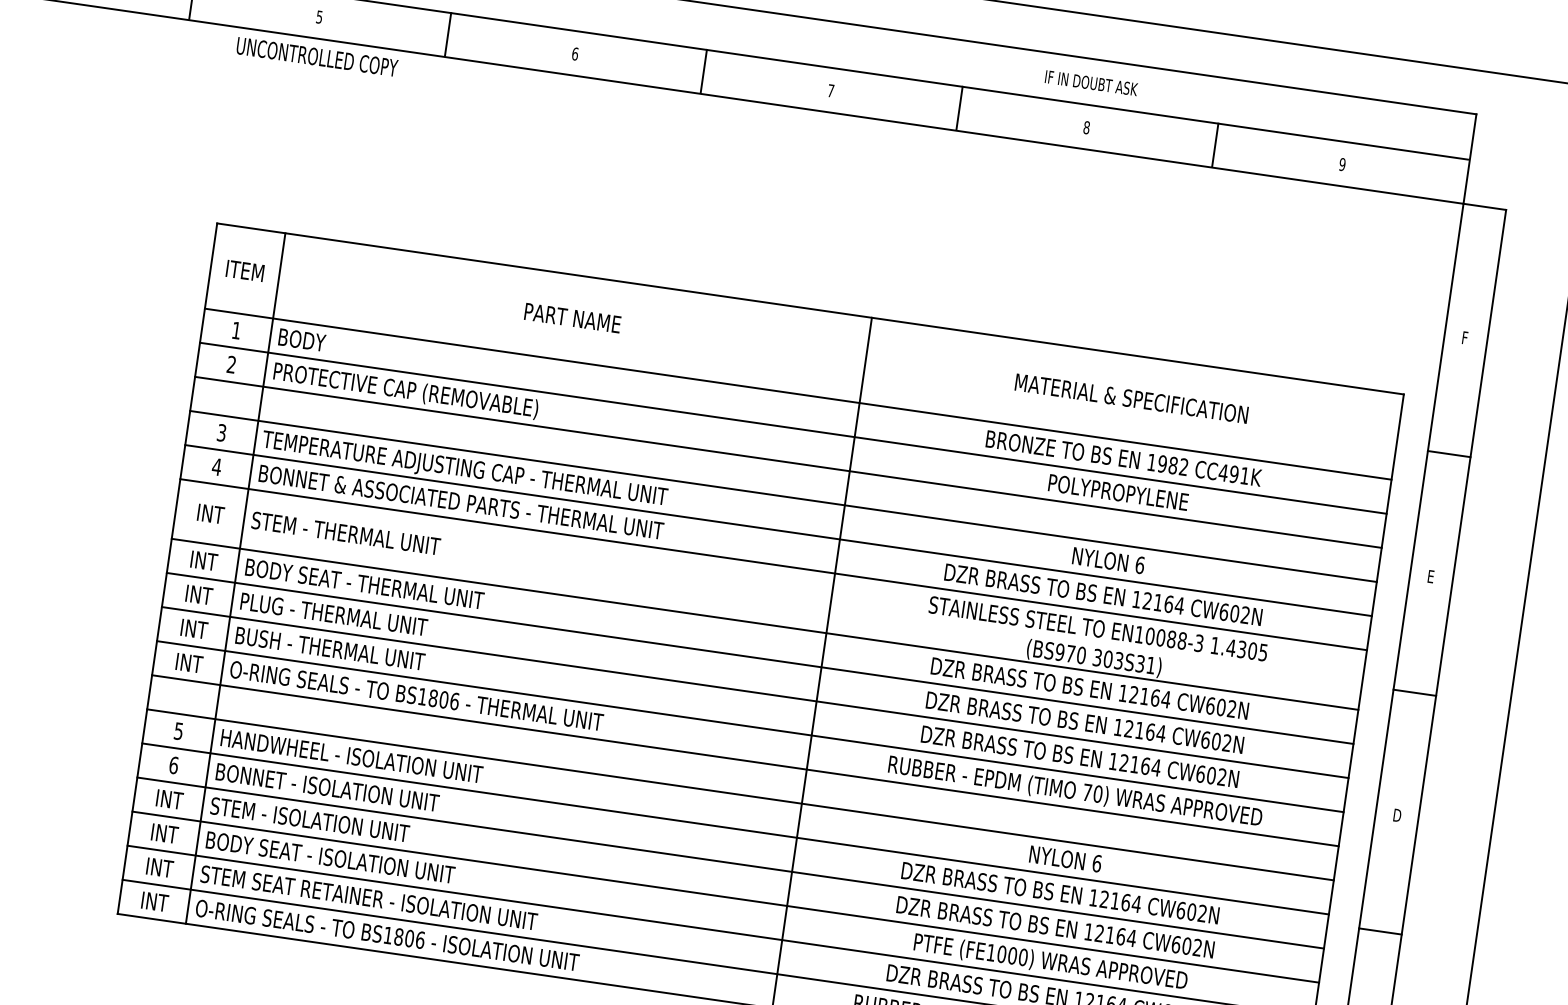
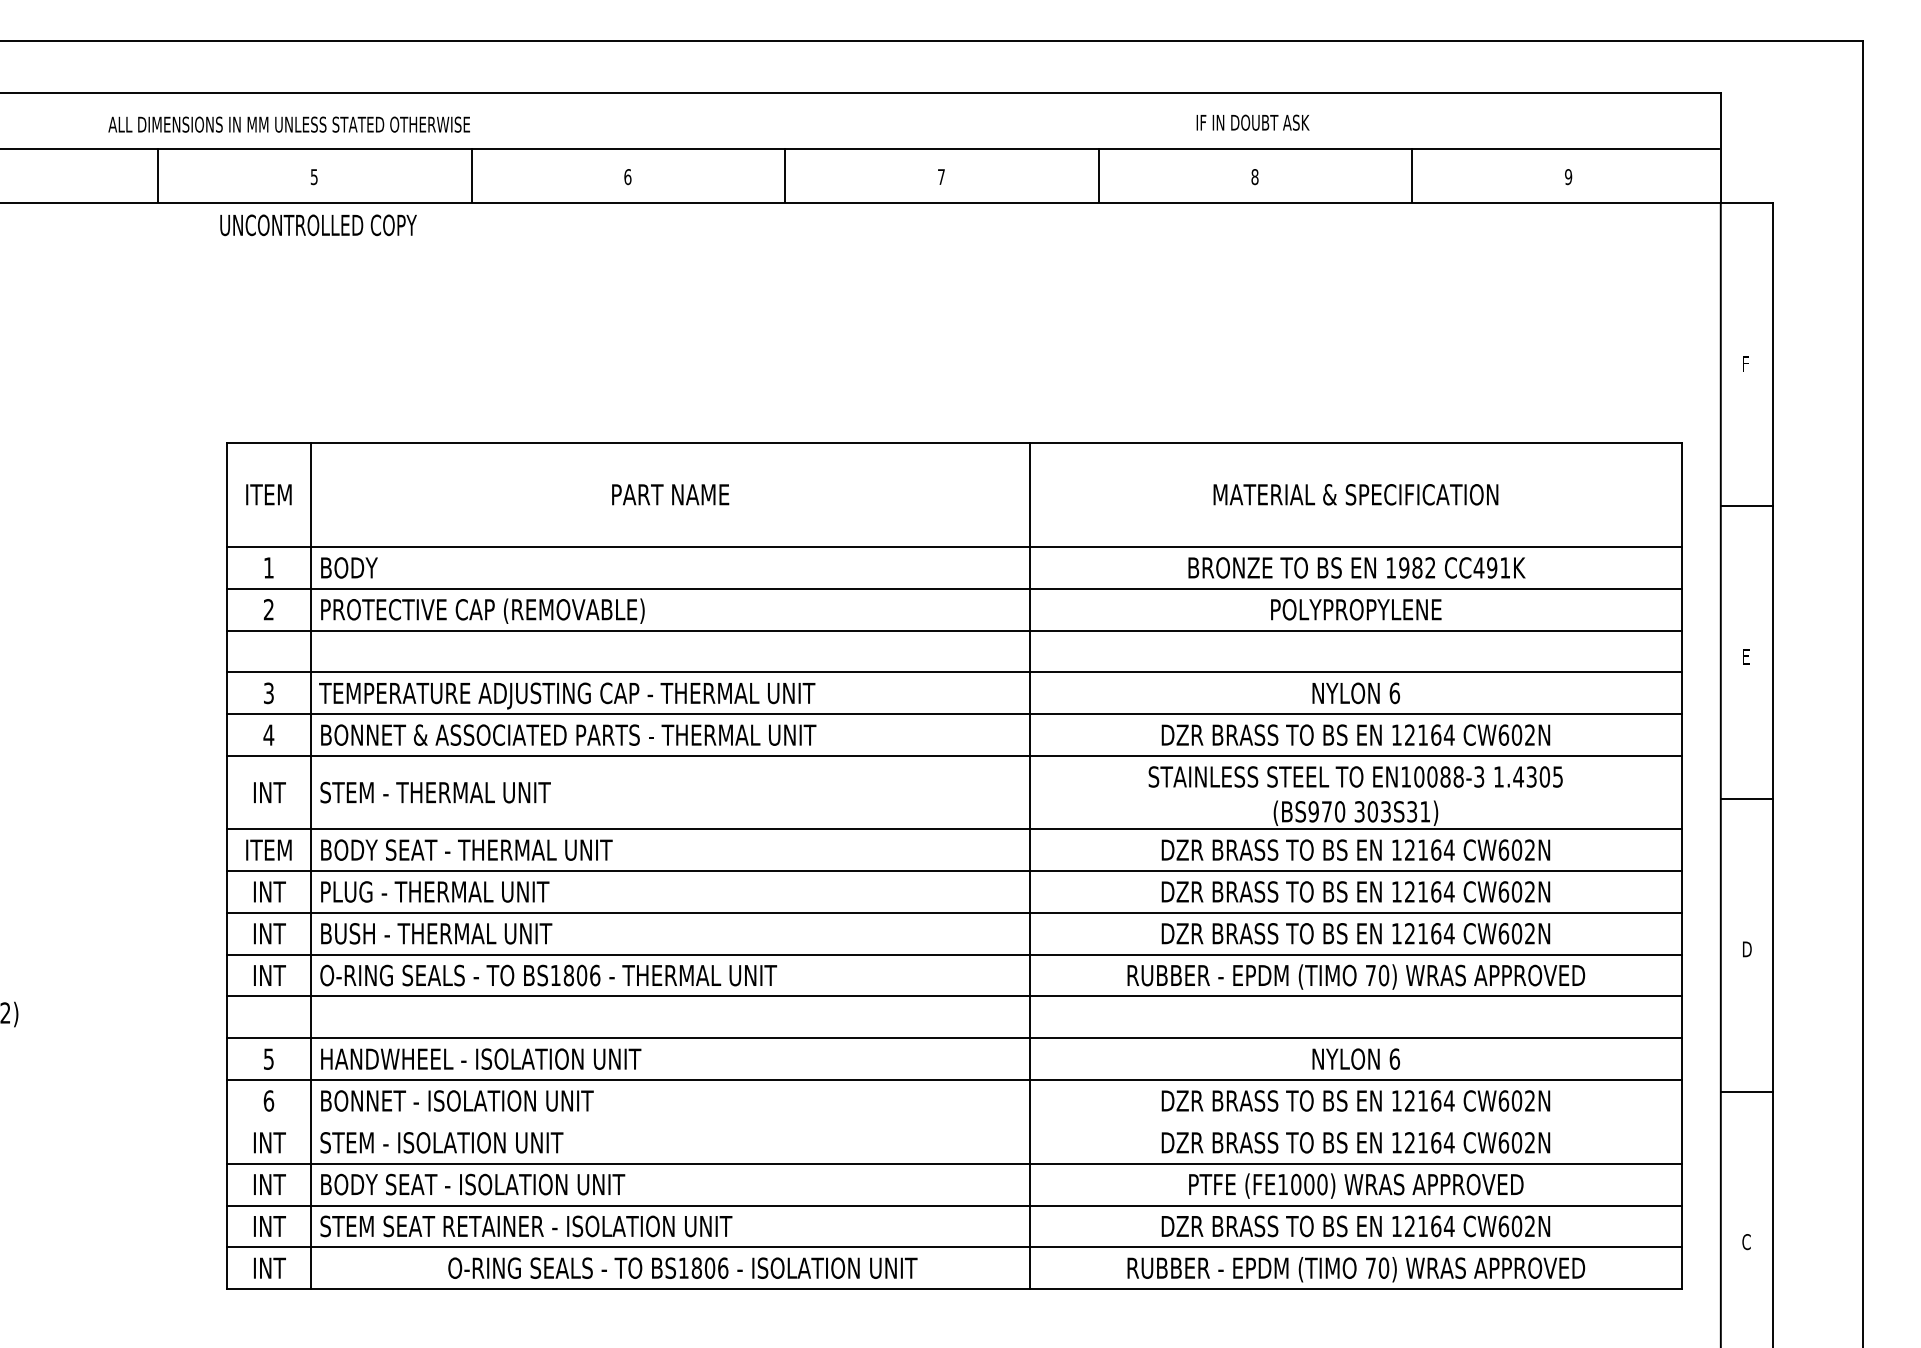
text: (203, 560) -> (268, 849), INT -> ITEM
line: (730, 862) -> (954, 1121), removed
text: (387, 934) -> (682, 1267), moved

